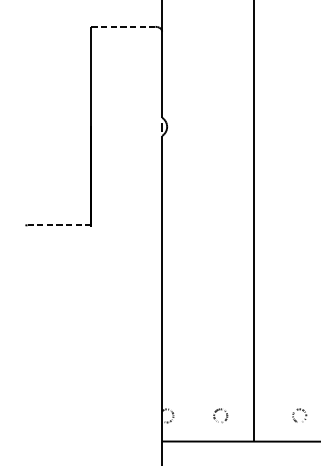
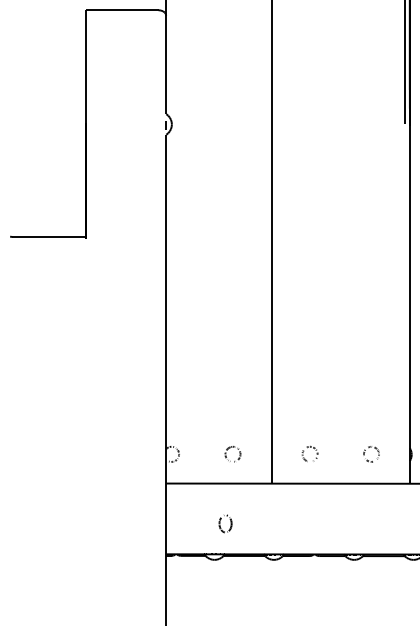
line: (123, 27) -> (122, 10), dashed -> solid
line: (59, 225) -> (49, 236), dashed -> solid
part: (299, 415) -> (309, 453), moved

